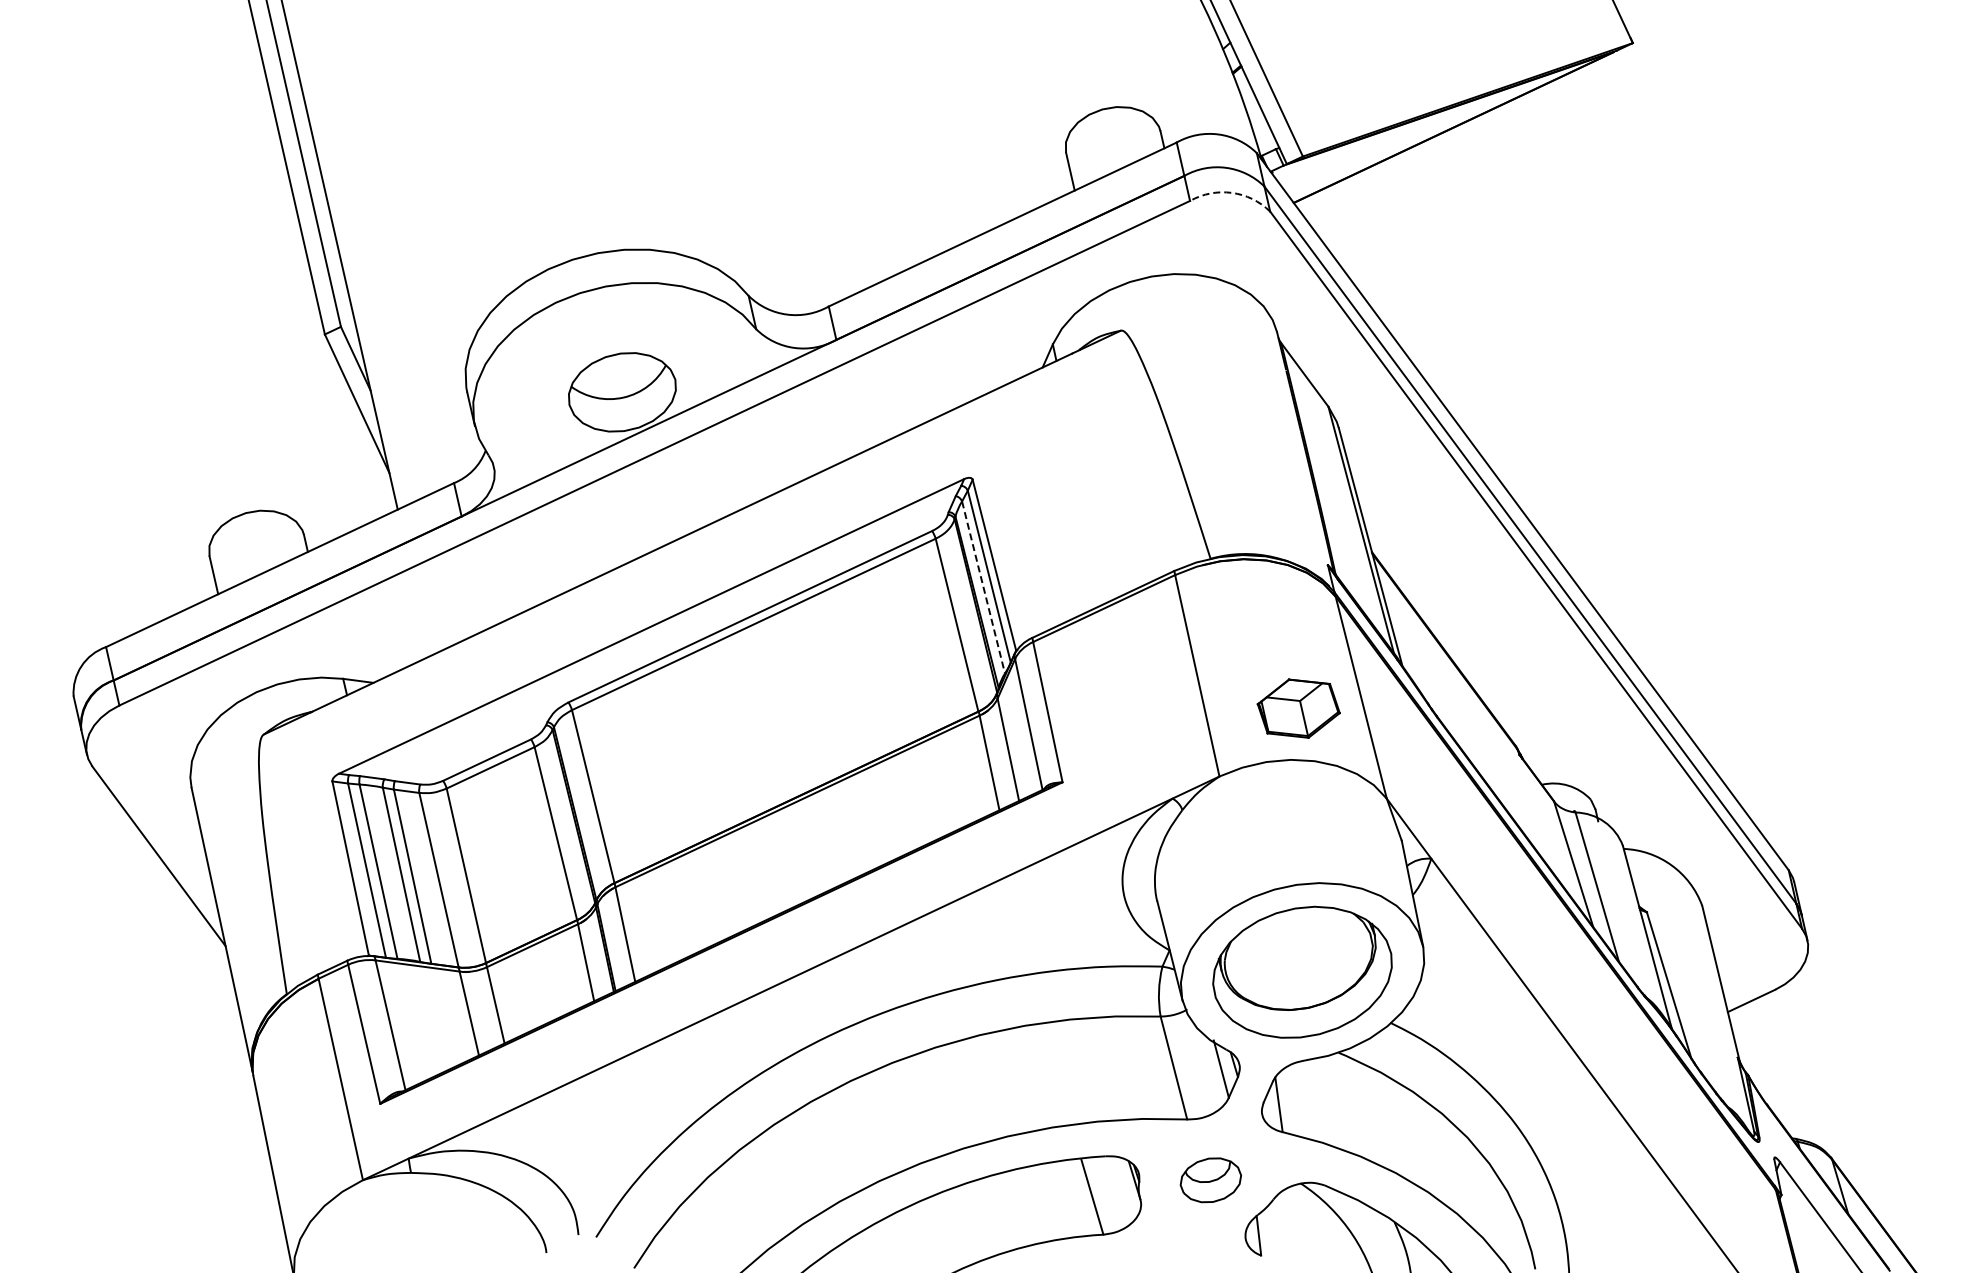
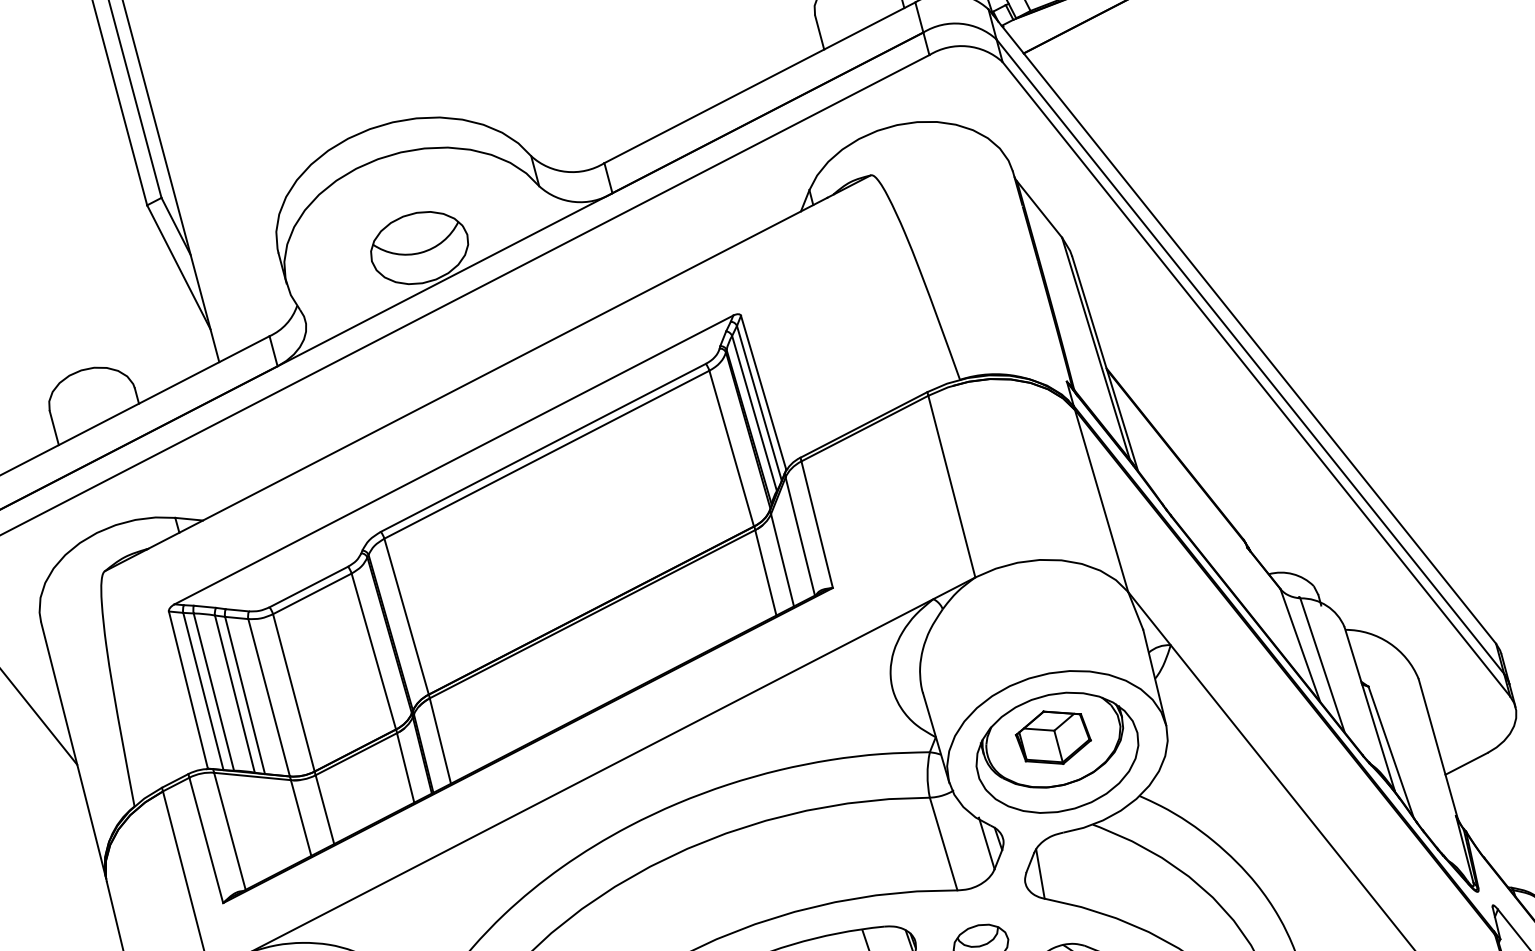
arc: (1231, 192) -> (966, 46), dashed -> solid
line: (983, 587) -> (754, 413), dashed -> solid
part: (1298, 708) -> (1053, 737), moved

